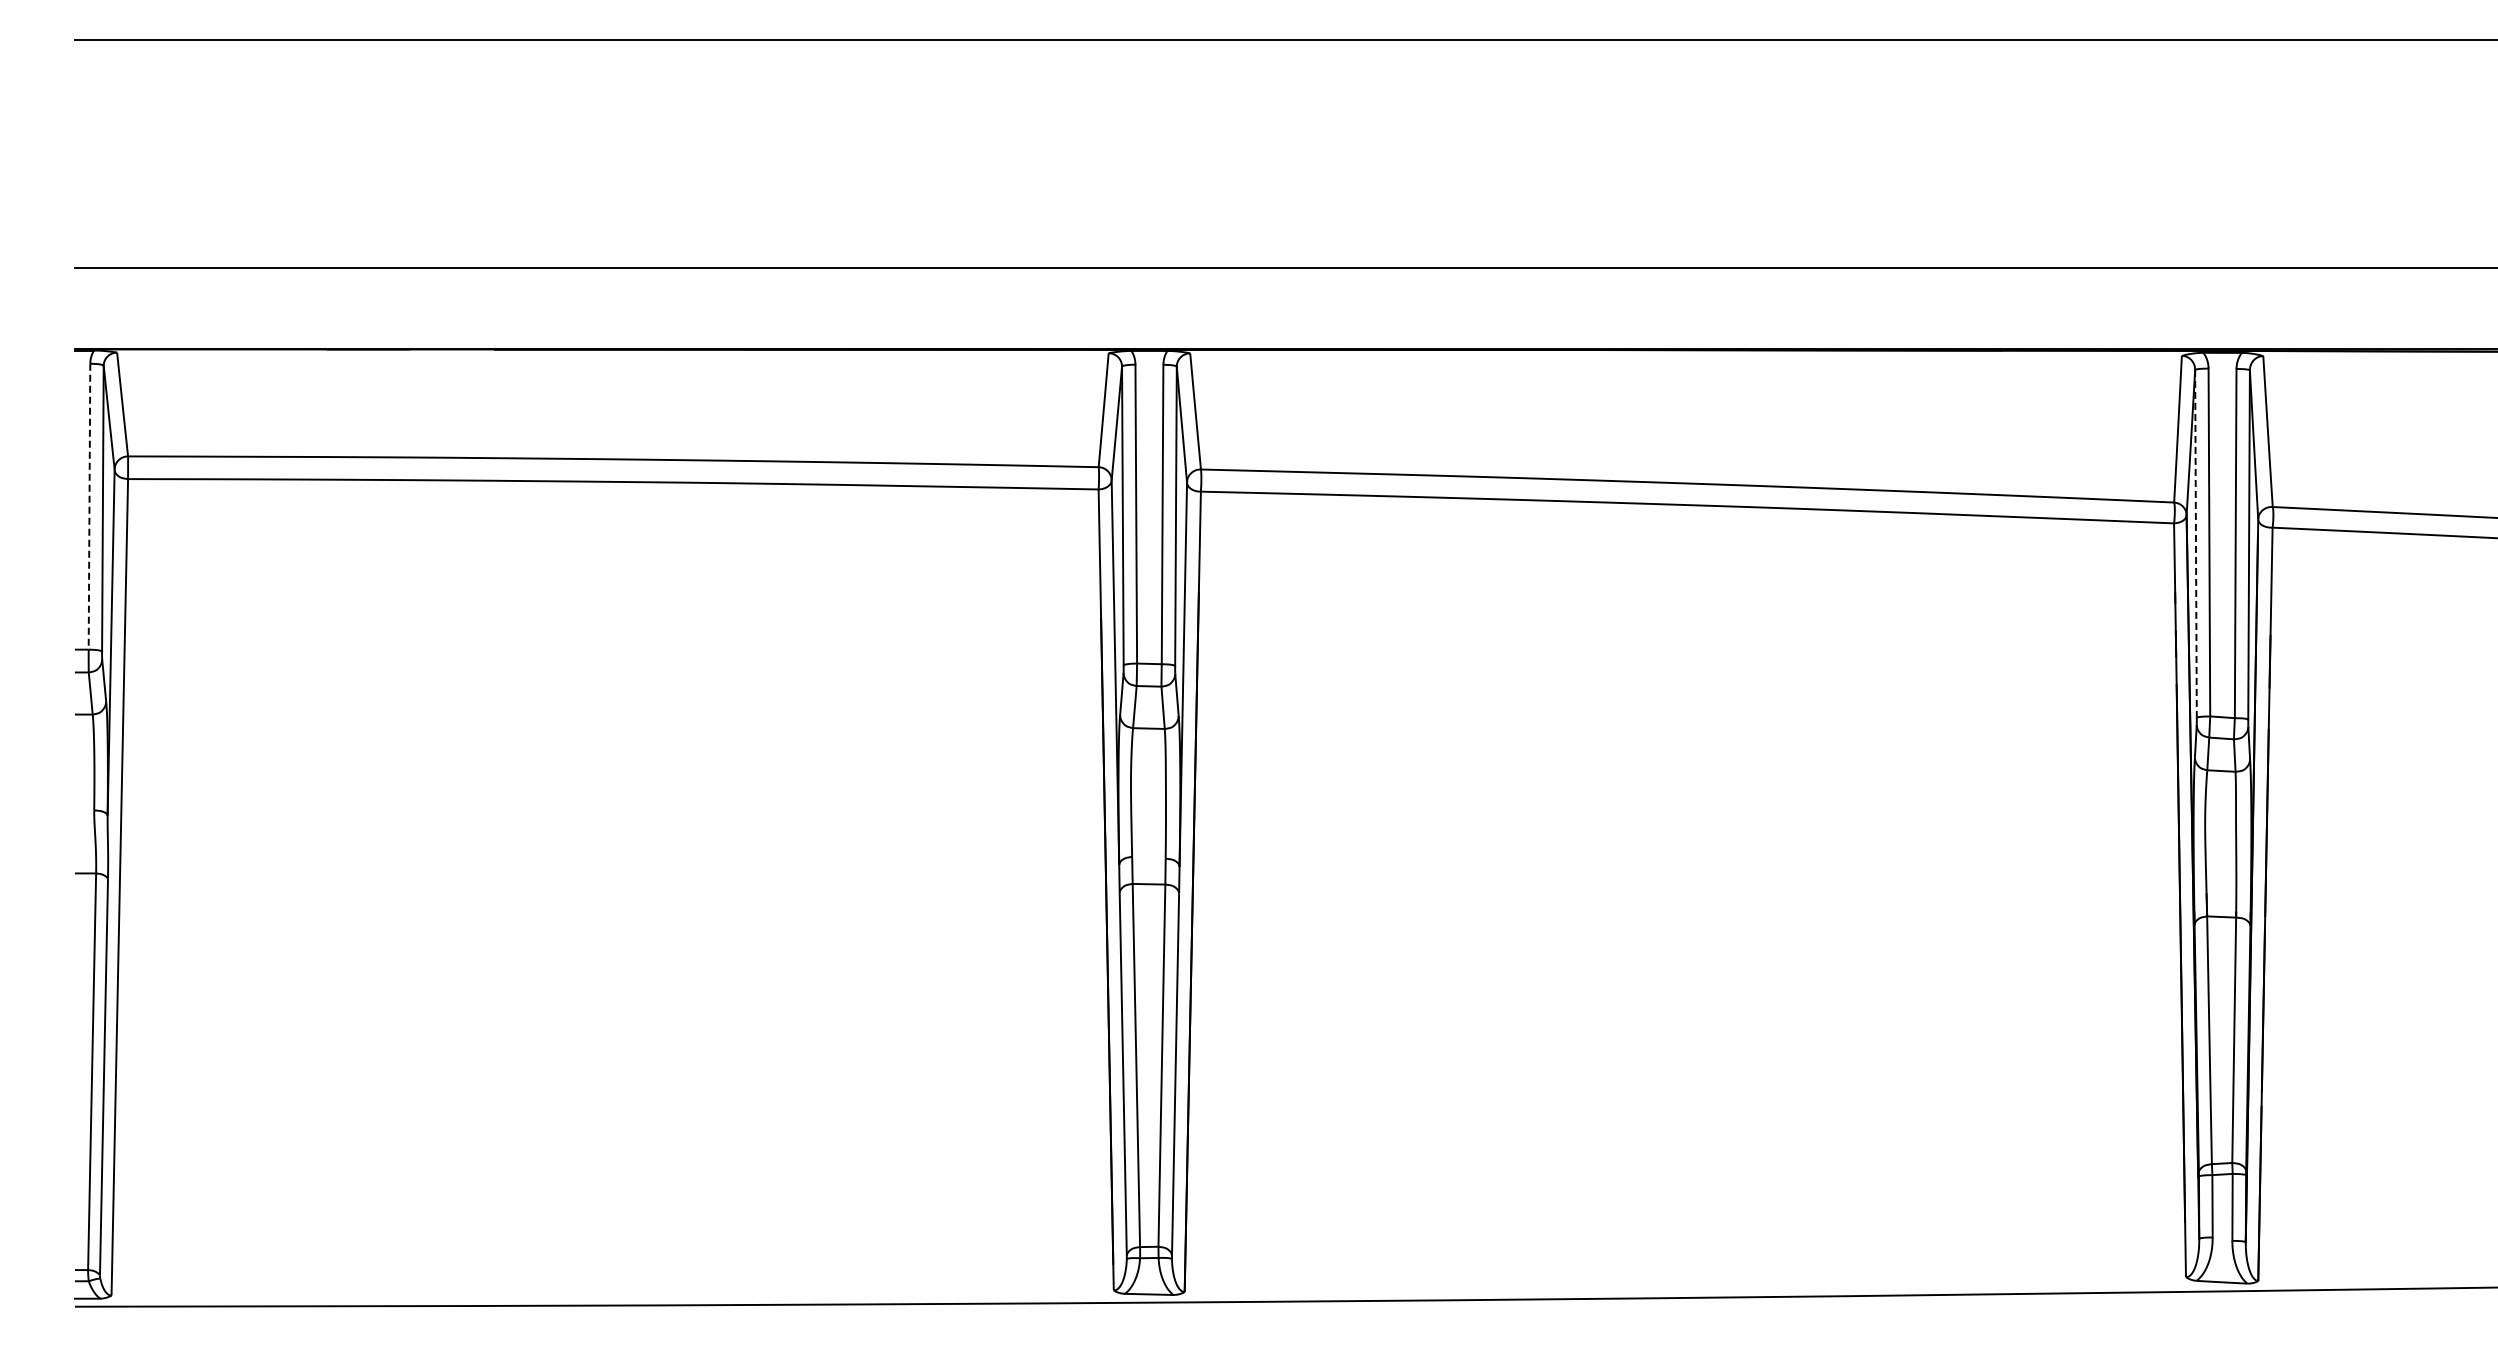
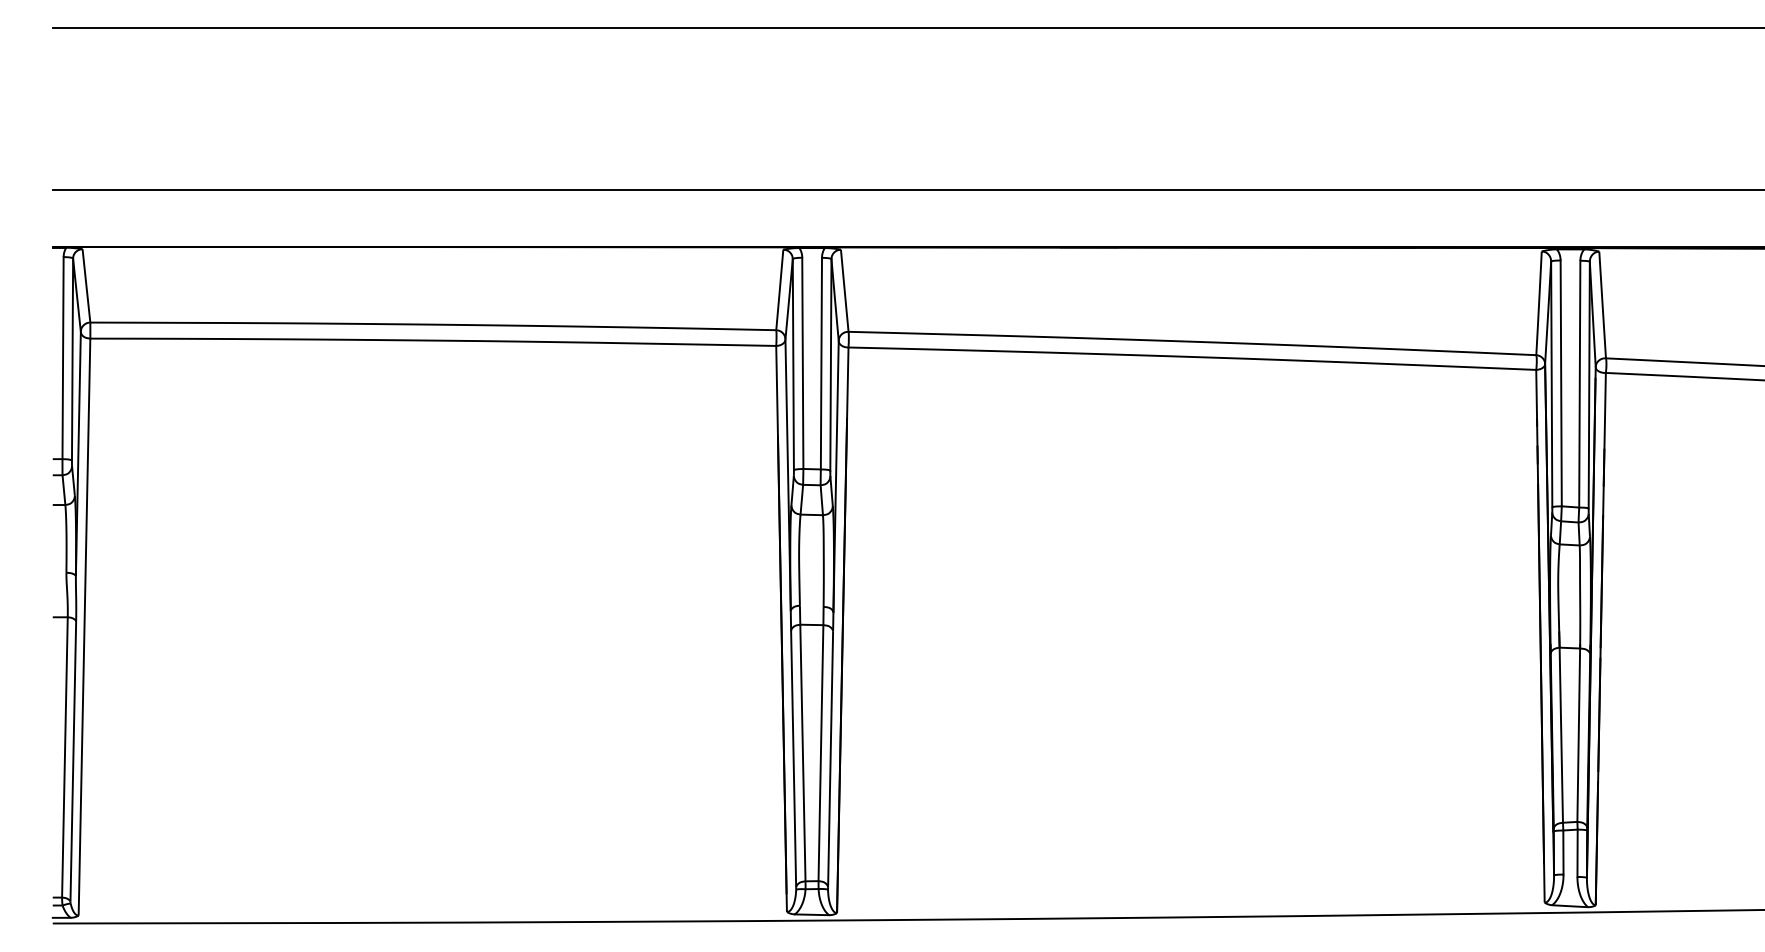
line: (89, 506) -> (63, 357), dashed -> solid
line: (2195, 543) -> (1551, 384), dashed -> solid

